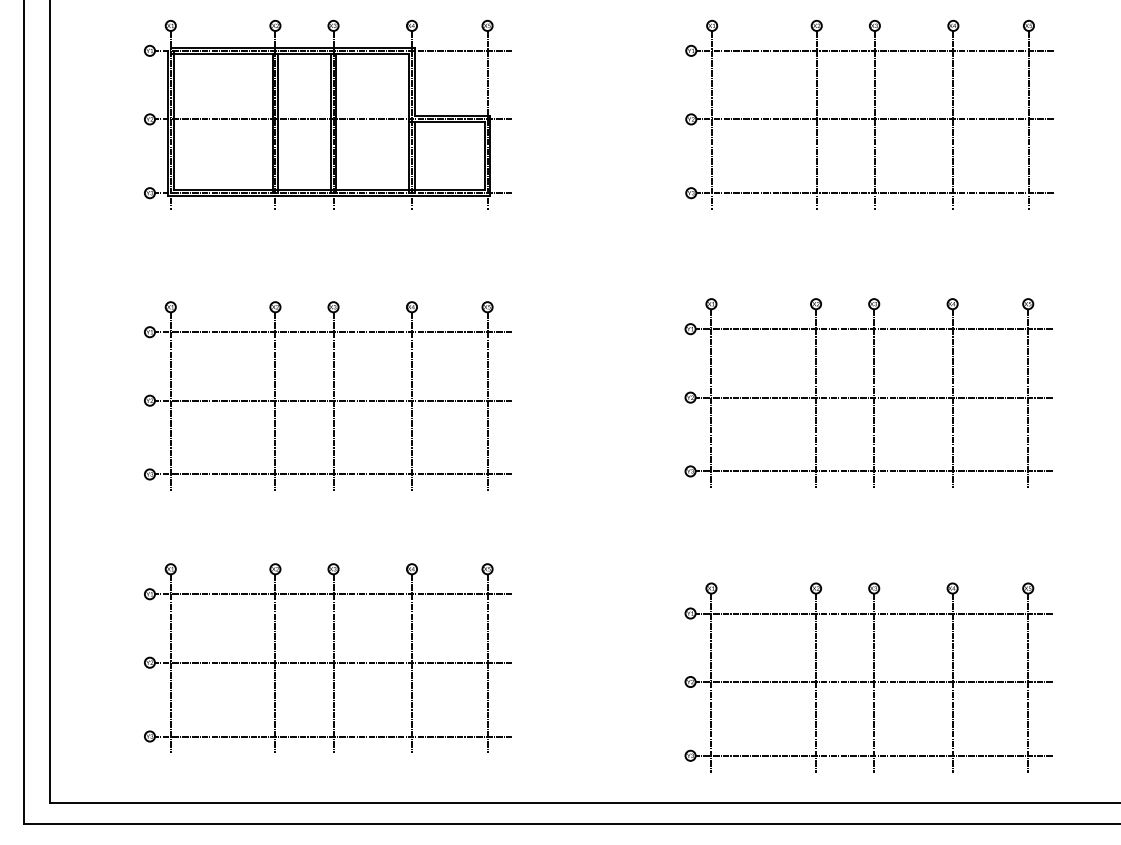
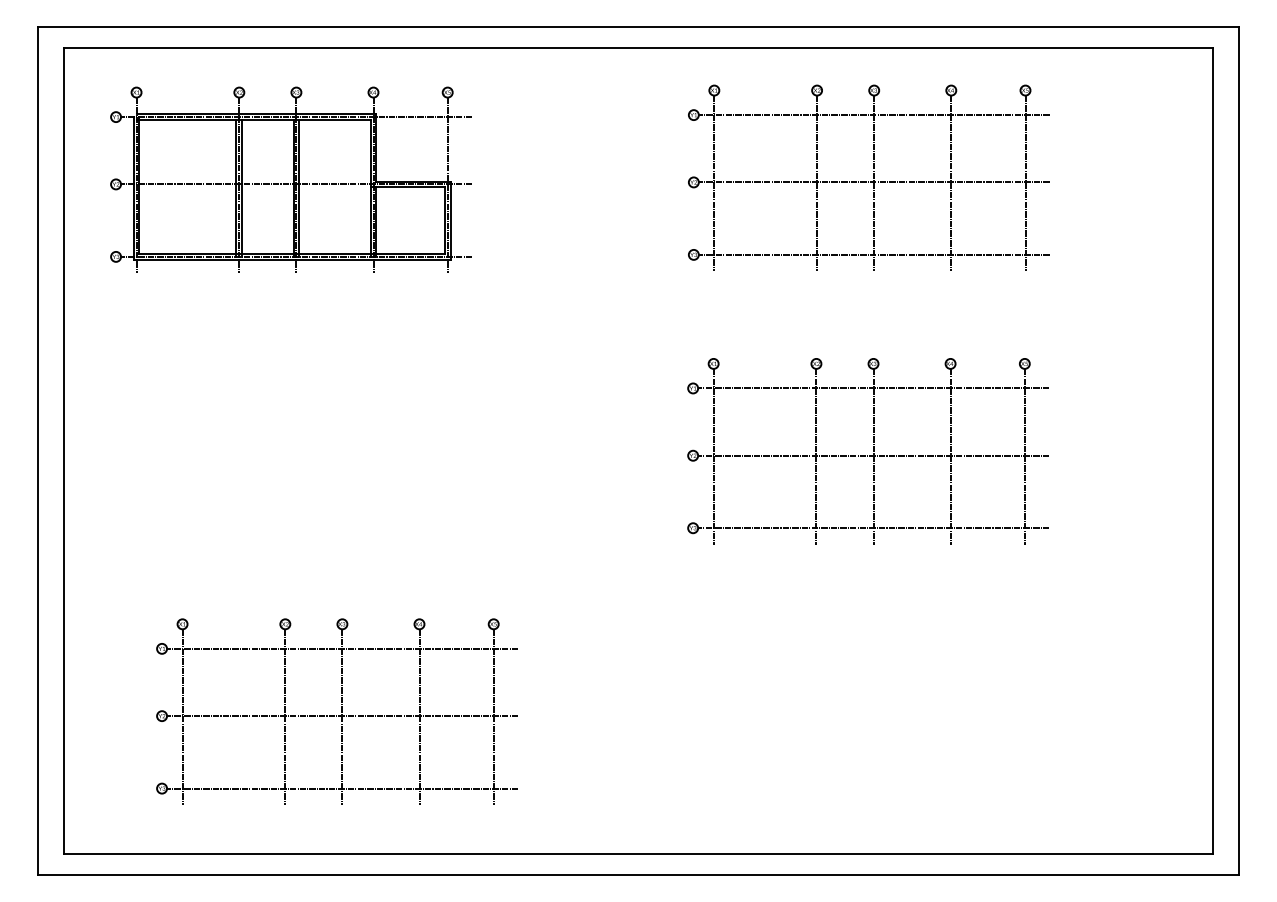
part: (327, 114) -> (290, 179), moved
part: (327, 396) -> (336, 454), removed
part: (868, 677) -> (867, 730), removed

